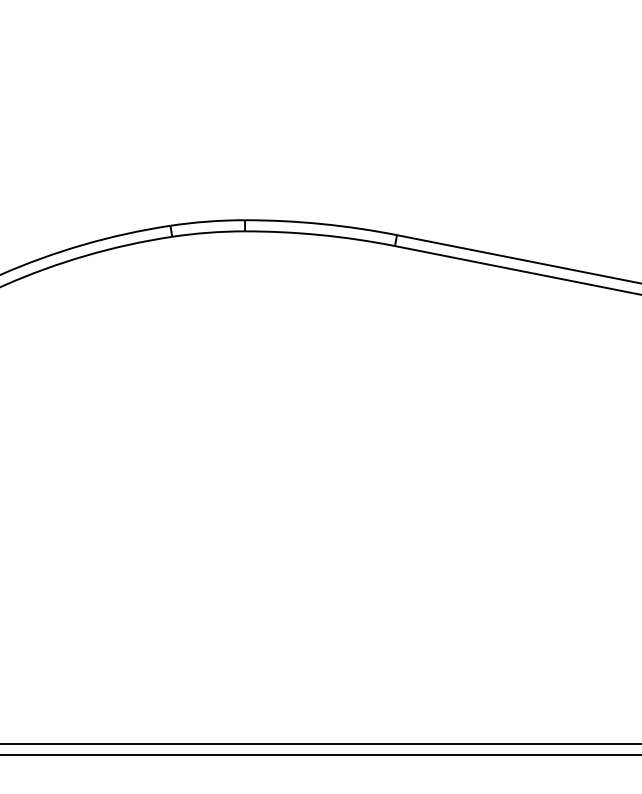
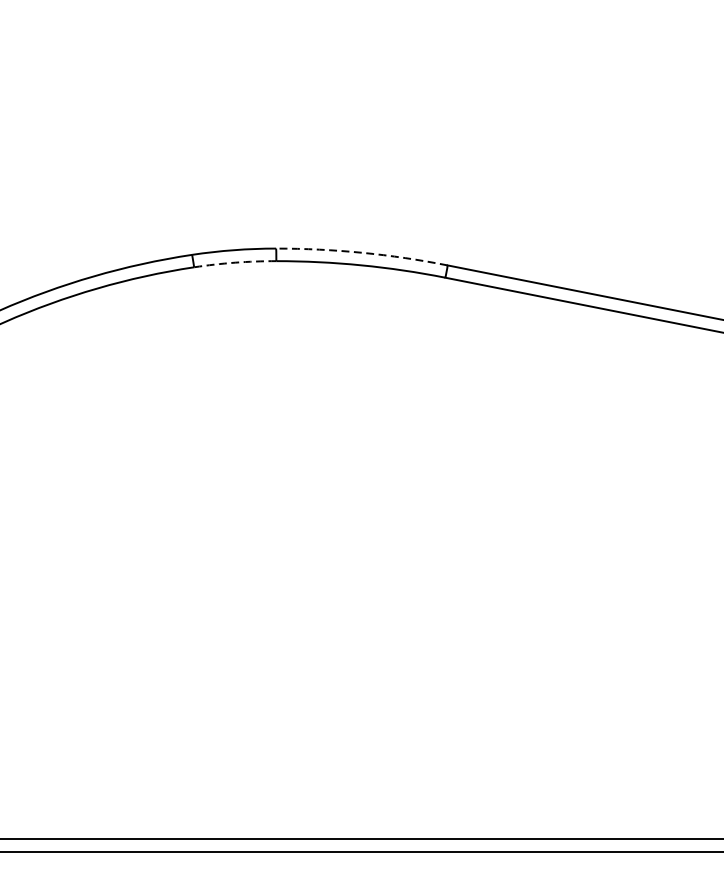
arc: (321, 223) -> (362, 252), solid -> dashed
arc: (208, 232) -> (235, 262), solid -> dashed

